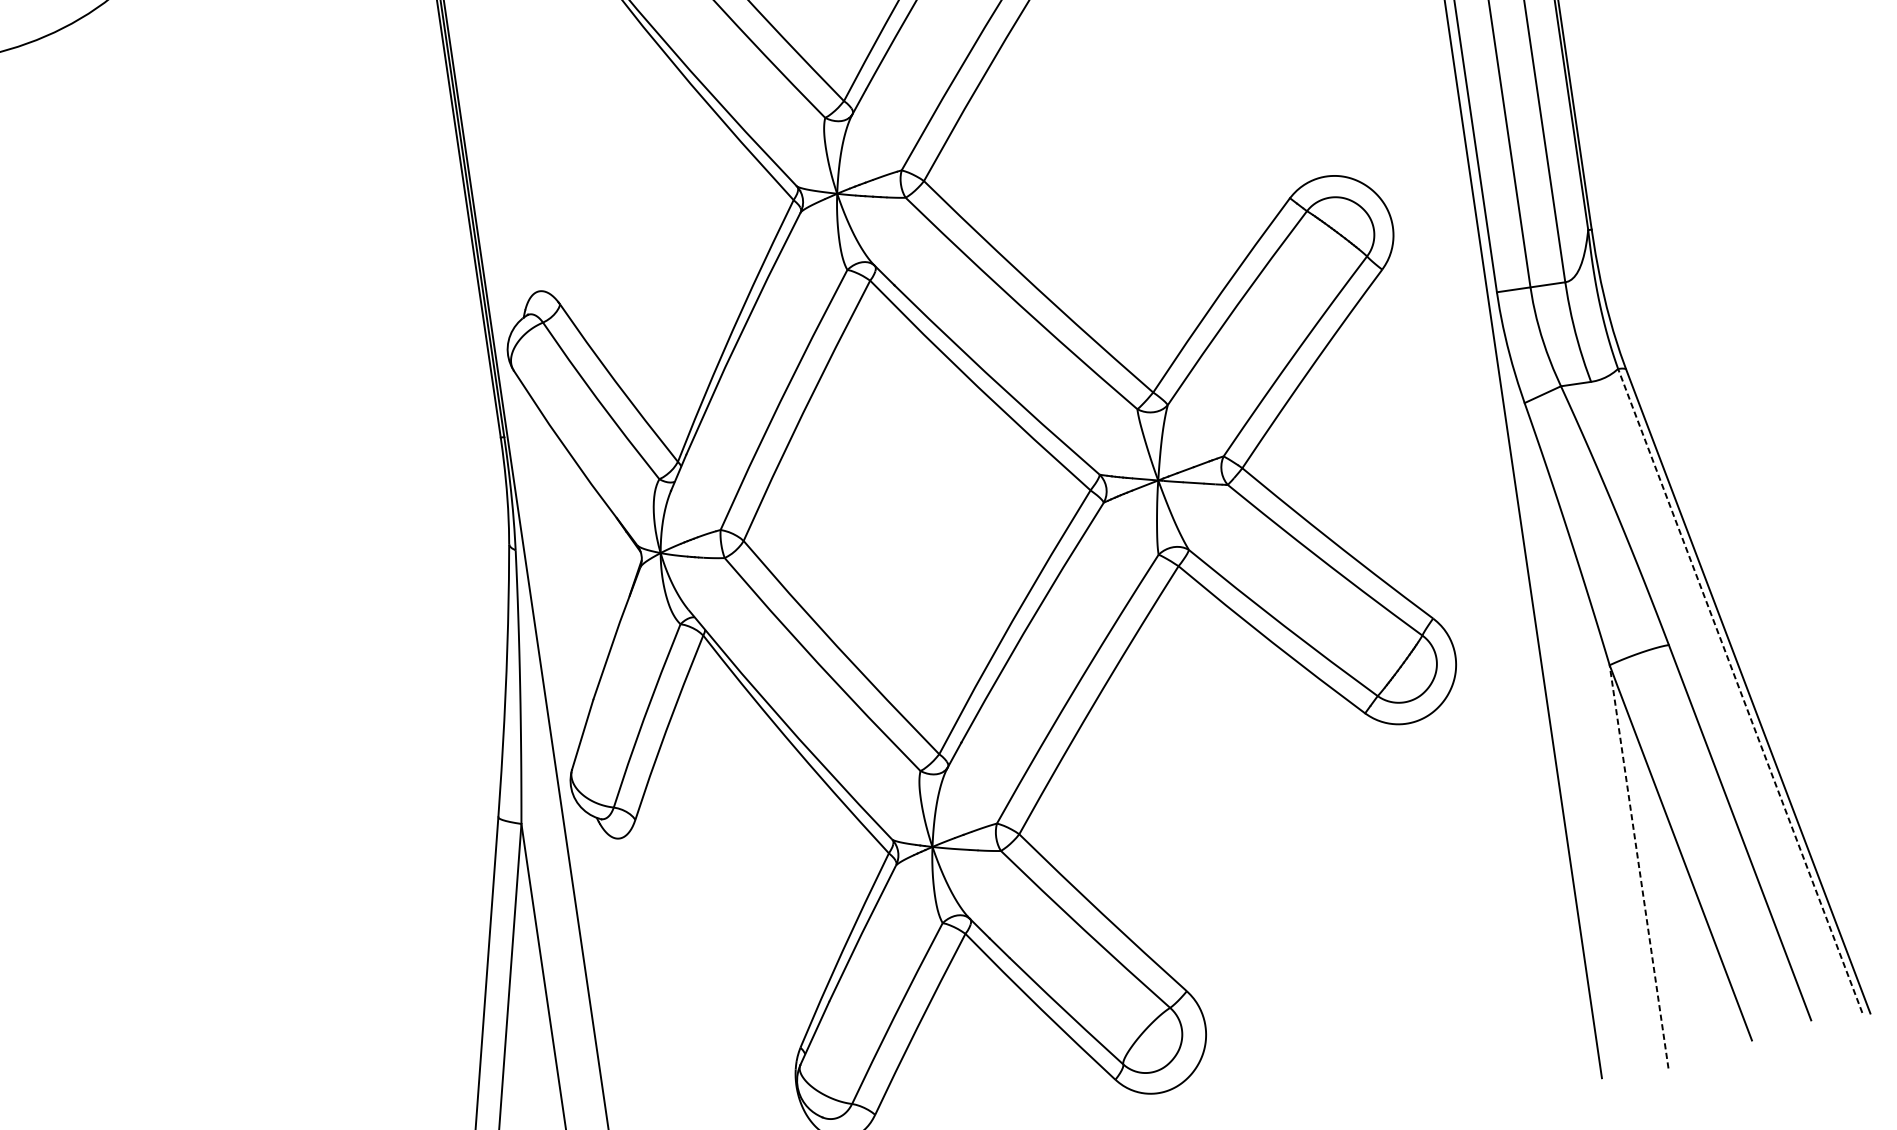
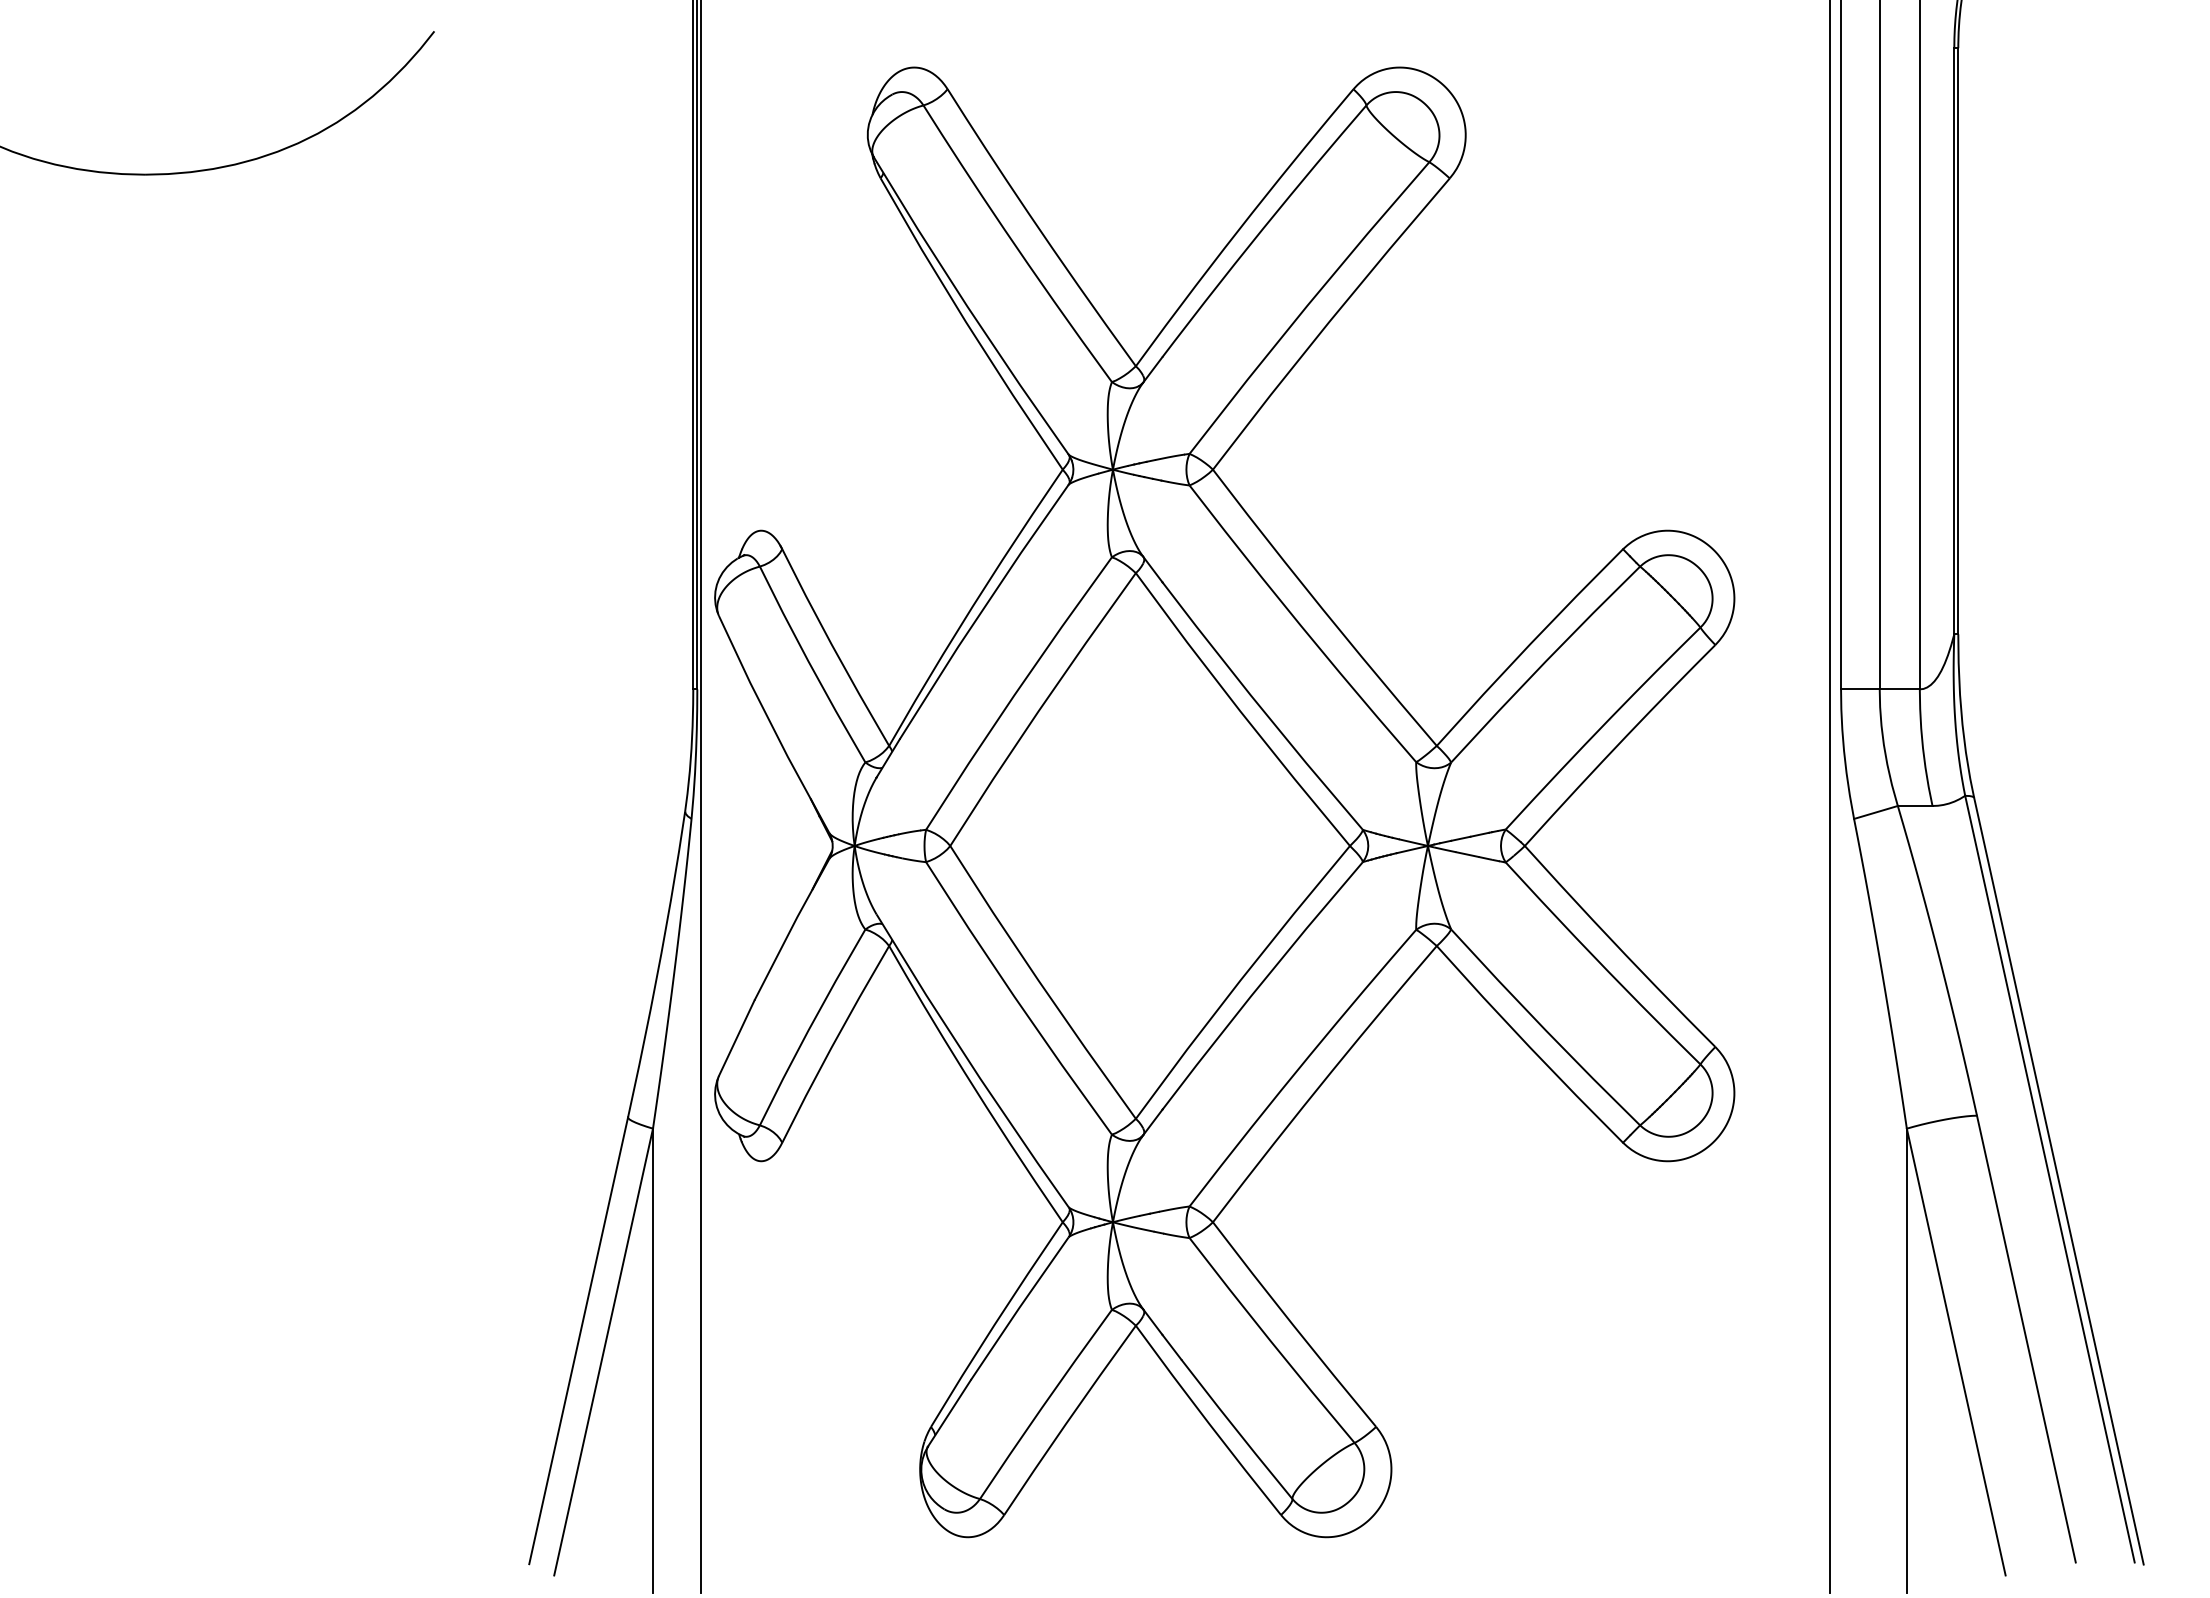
line: (1739, 691) -> (2049, 1179), dashed -> solid
line: (1638, 866) -> (1906, 1360), dashed -> solid

